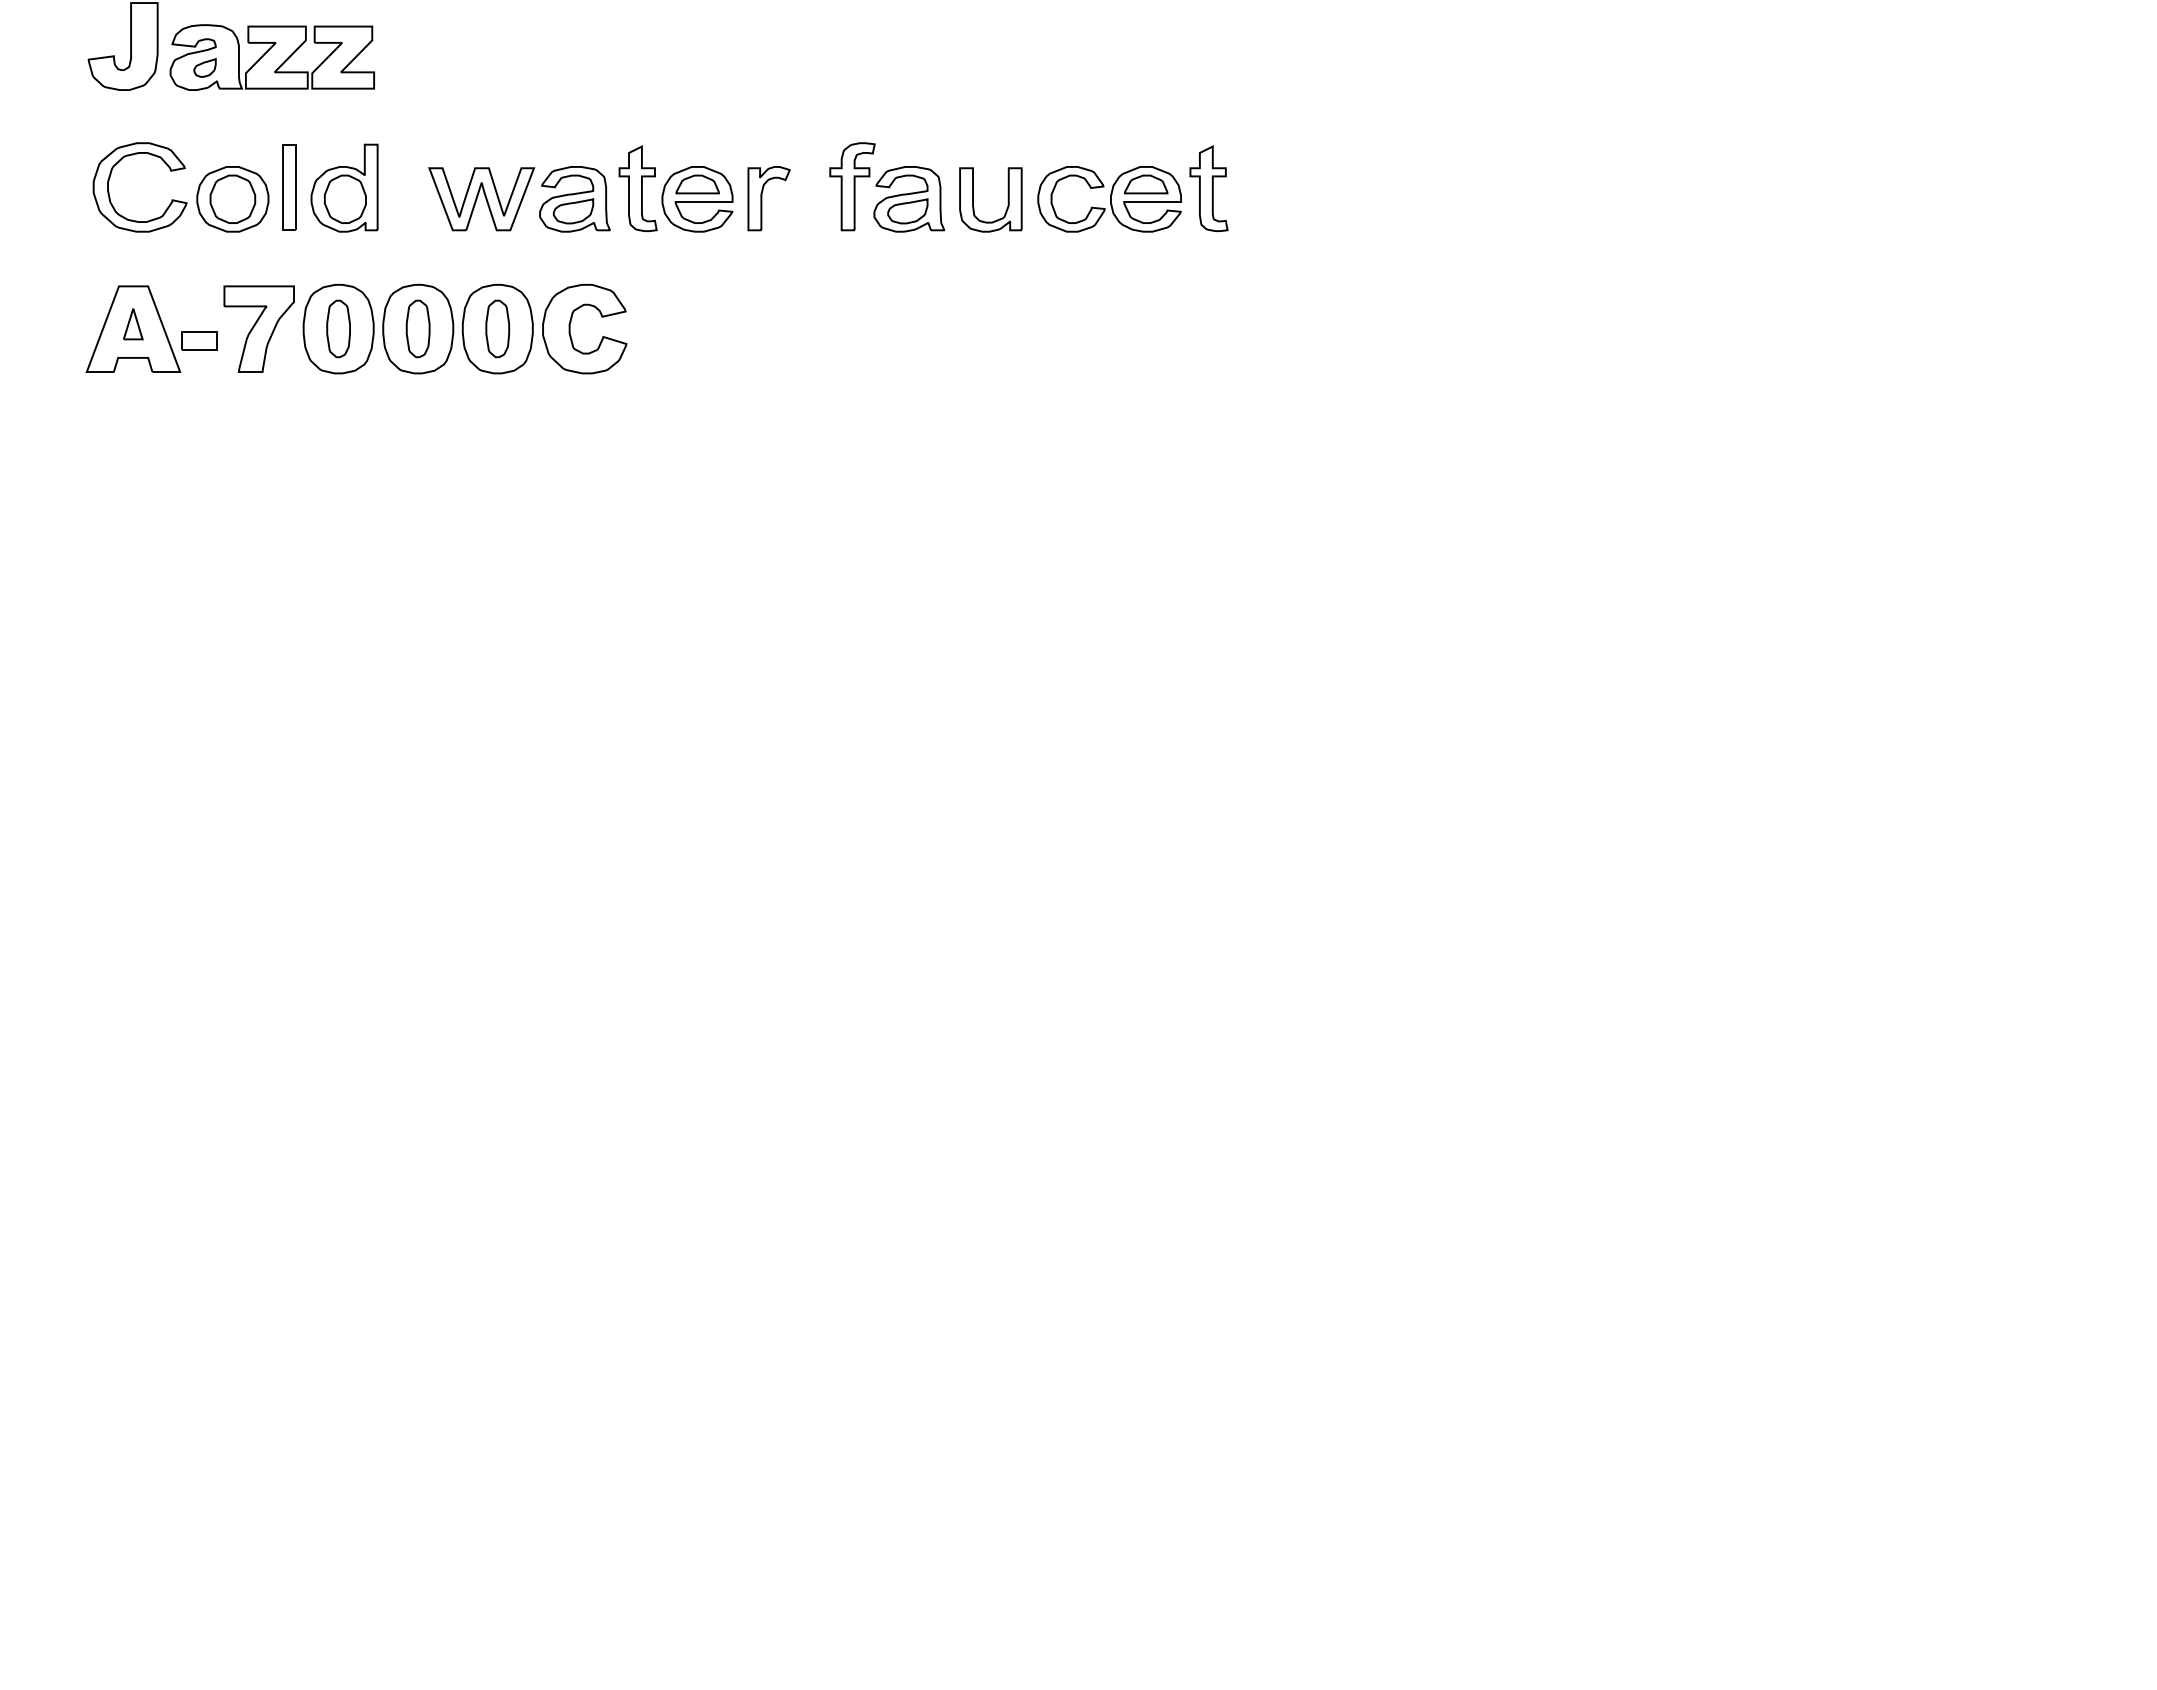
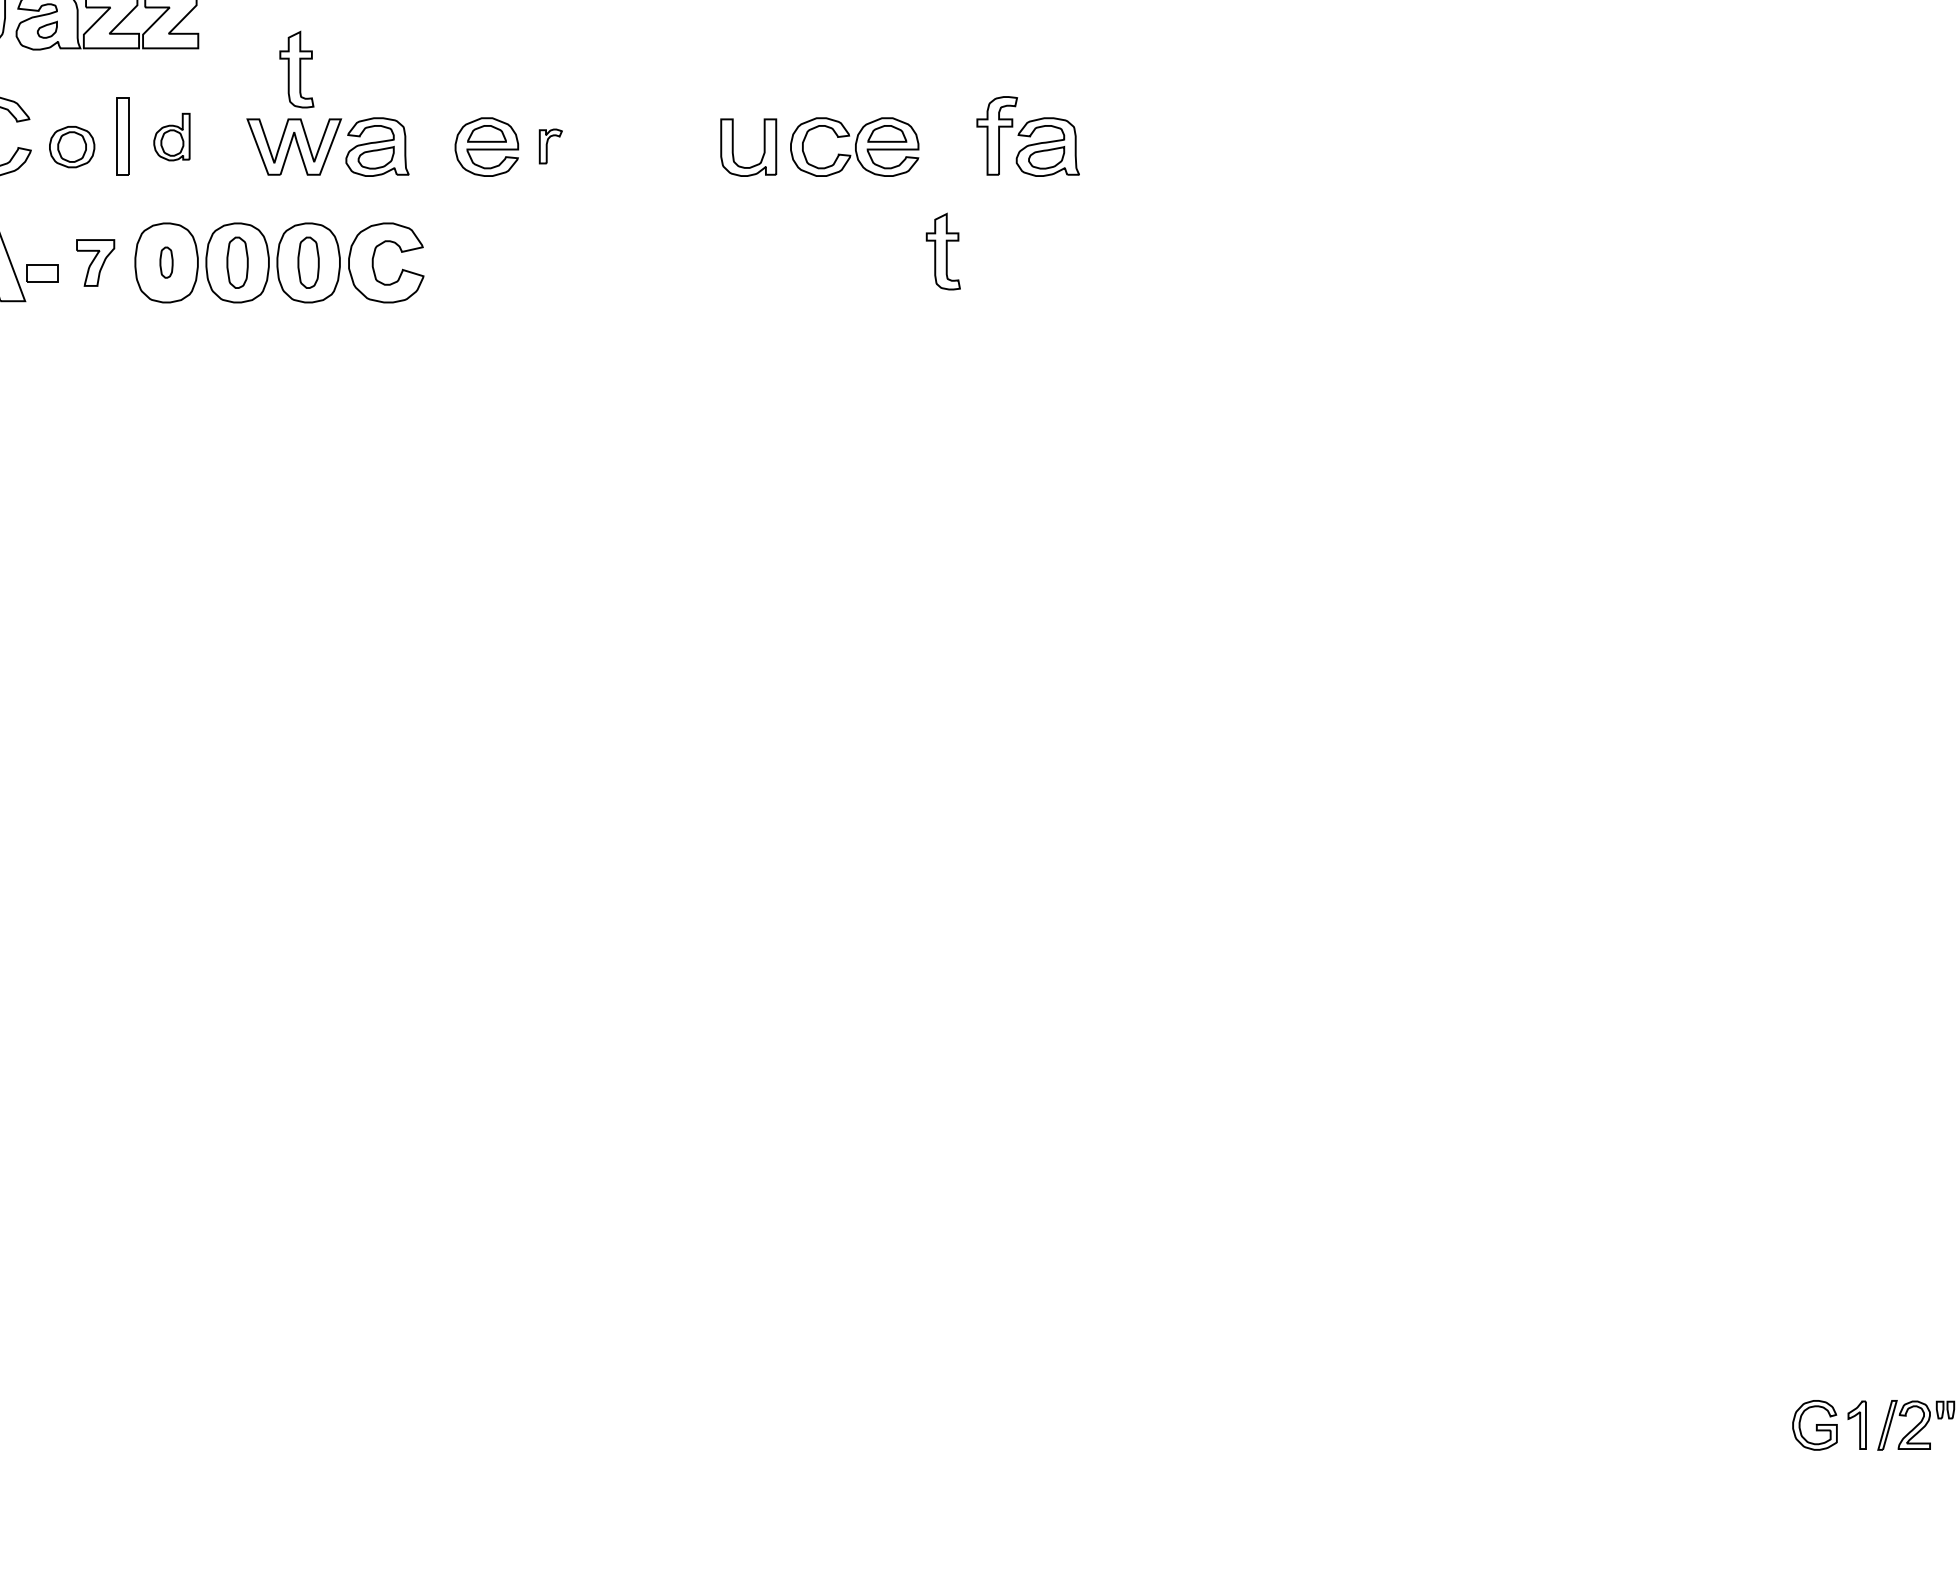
part: (344, 187) -> (171, 136), size x0.6
part: (886, 187) -> (1027, 136), moved
part: (637, 188) -> (296, 69), moved
part: (1208, 188) -> (942, 251), moved
part: (232, 198) -> (71, 146), size x0.7
part: (768, 198) -> (550, 146), size x0.6
part: (258, 328) -> (95, 262), size x0.6
part: (338, 328) -> (166, 262), size x0.6

